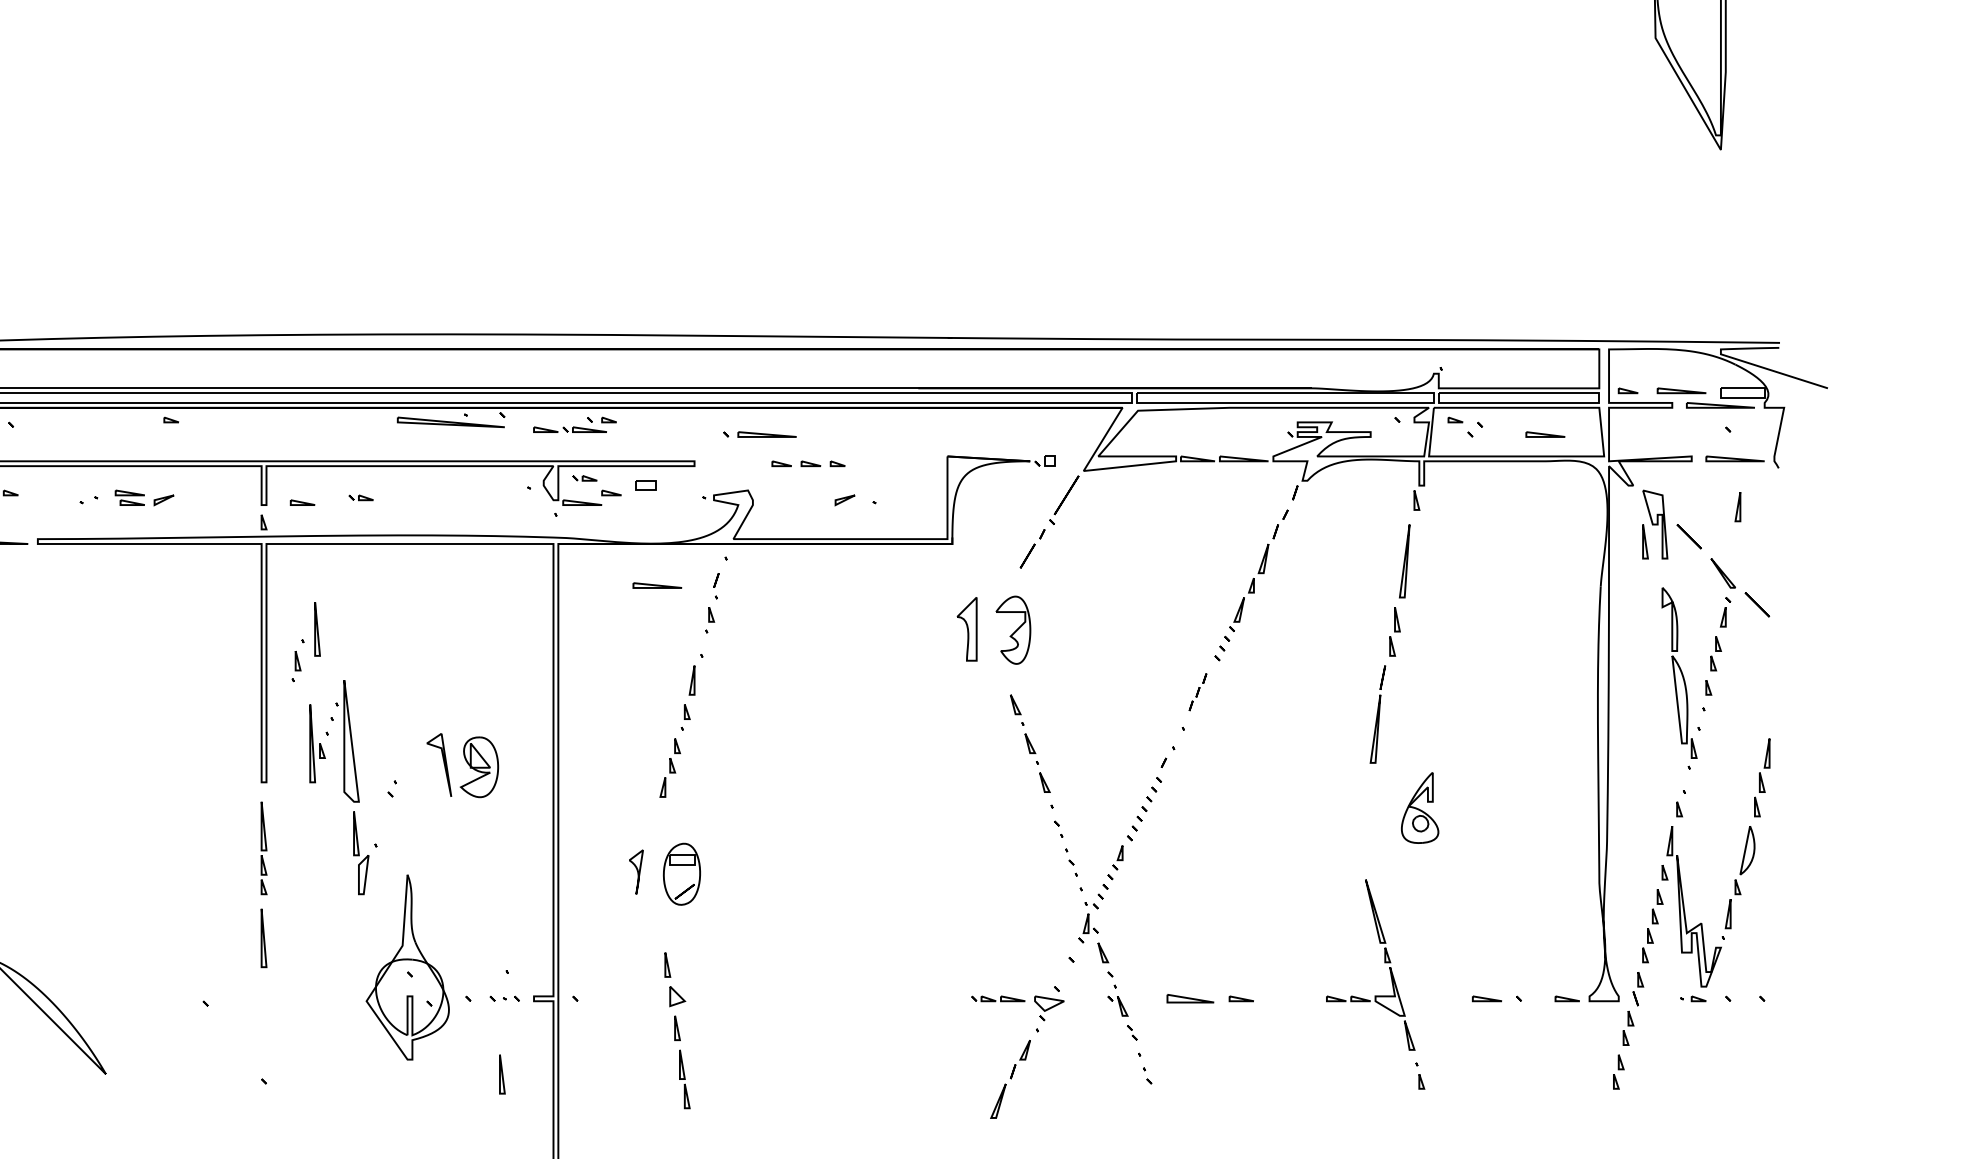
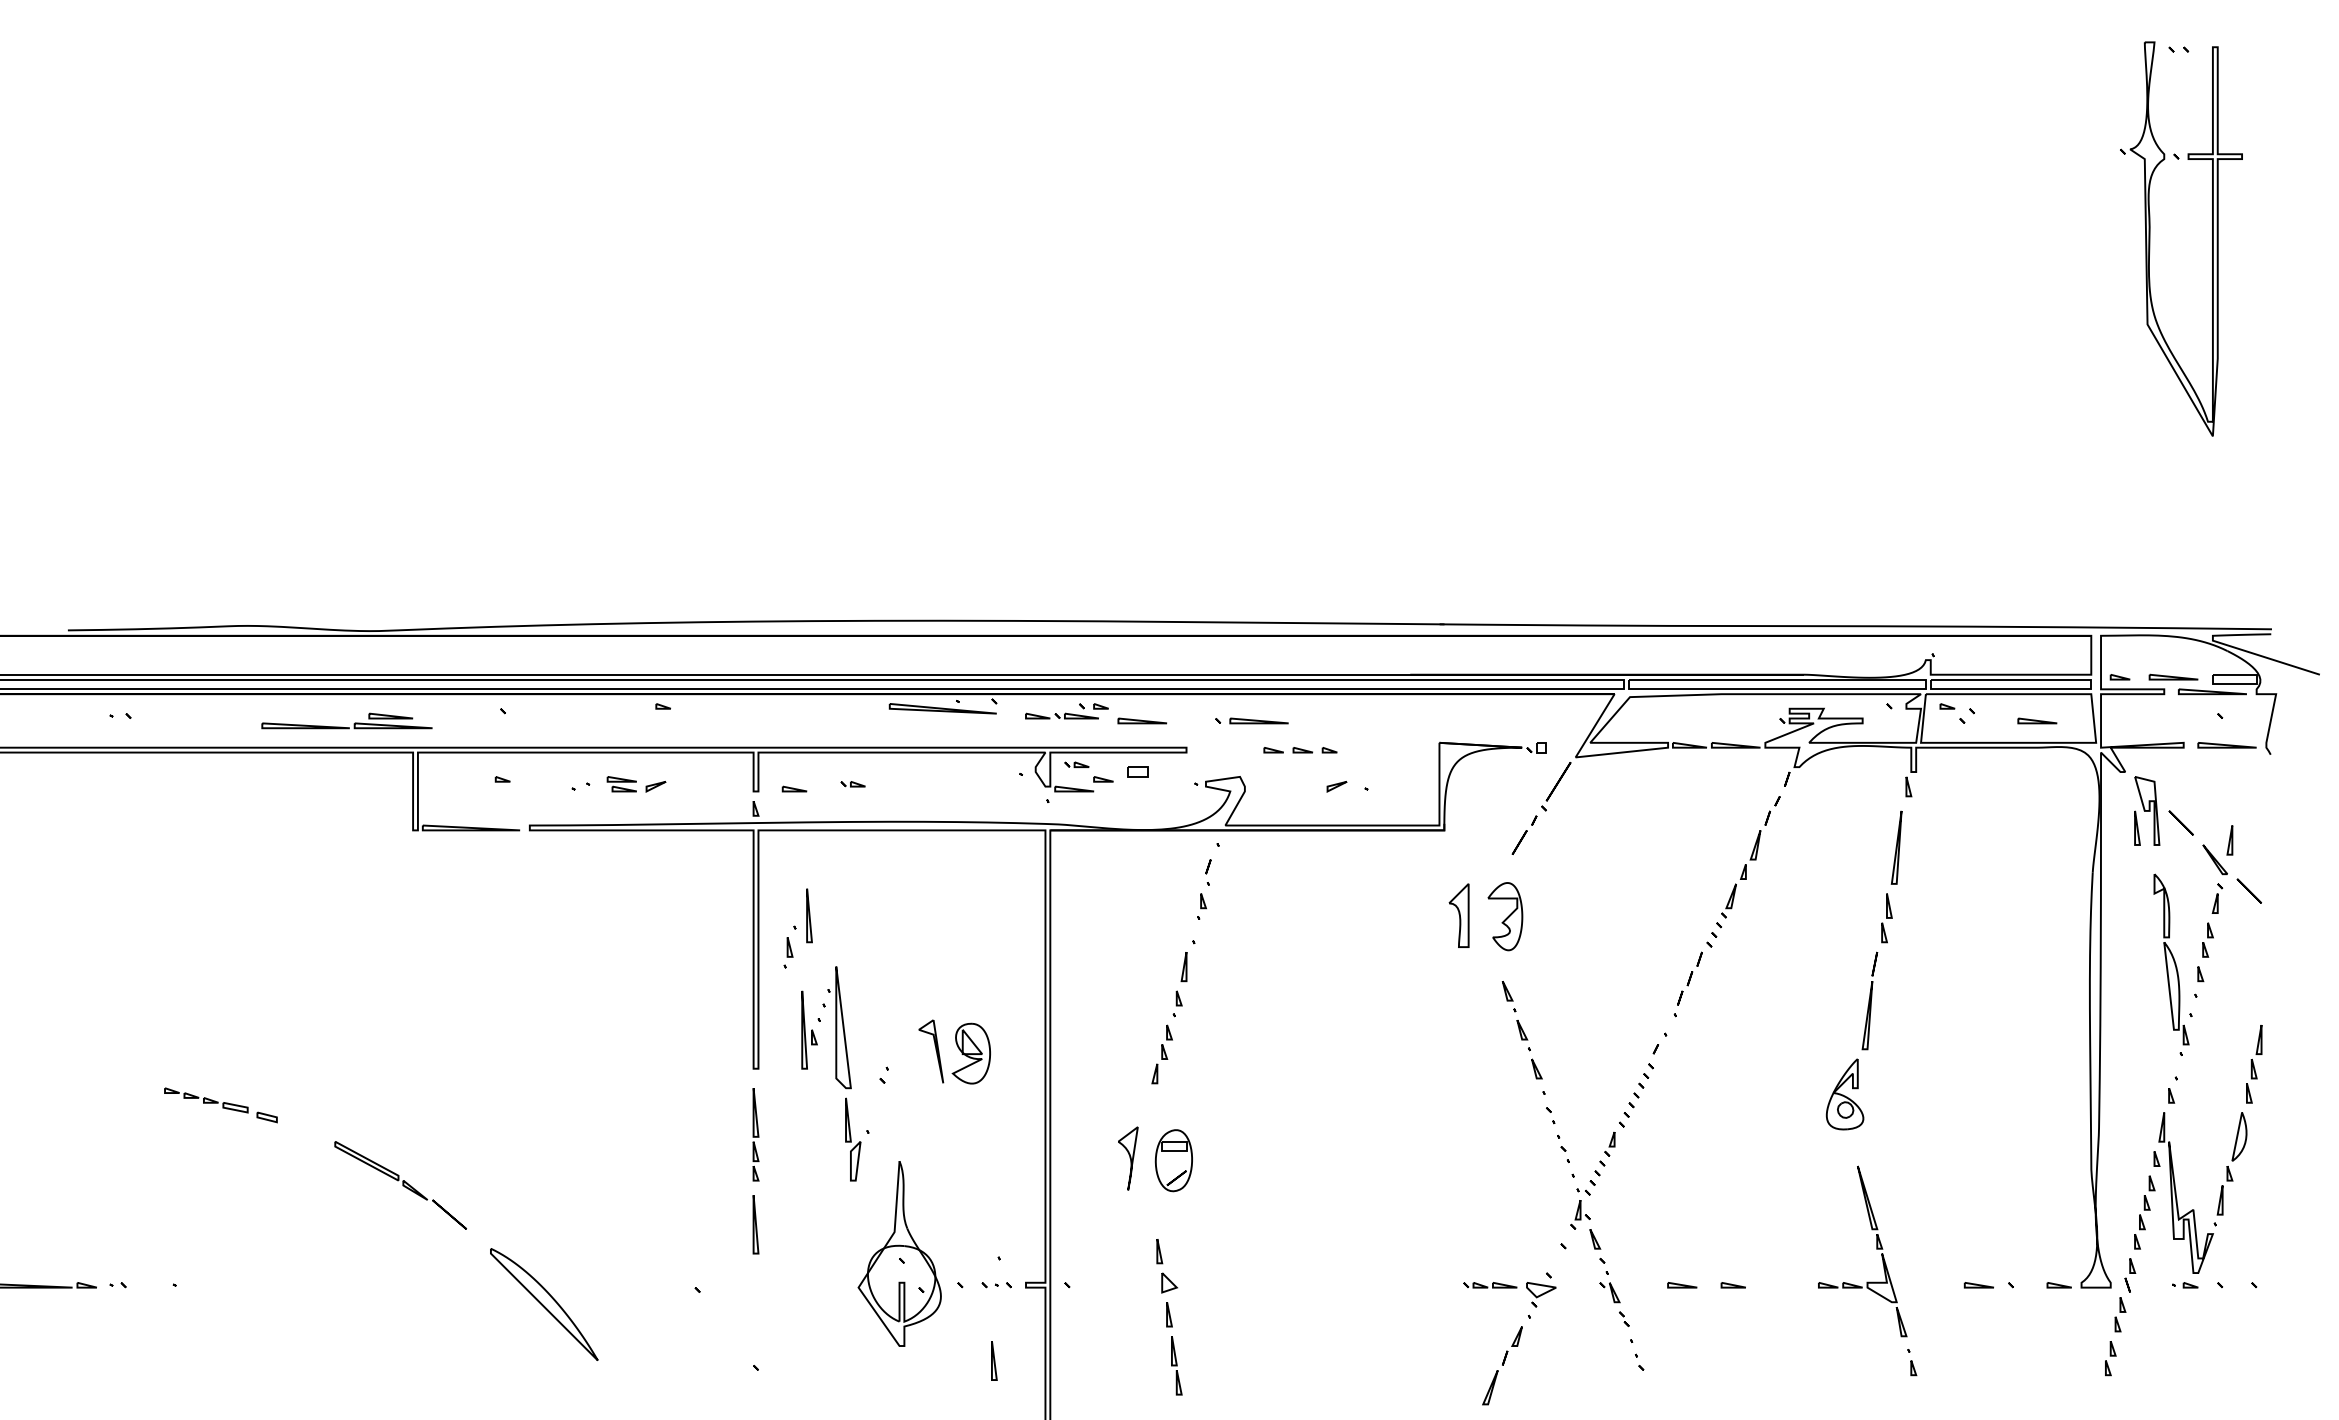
part: (1737, 507) -> (2229, 840), moved
part: (656, 585) -> (1141, 720), moved
part: (1197, 692) -> (1689, 978), size x1.43
part: (1419, 808) -> (1844, 1094), moved
part: (636, 872) -> (1128, 1158), size x1.43
part: (1190, 999) -> (1682, 1285), size x0.62

